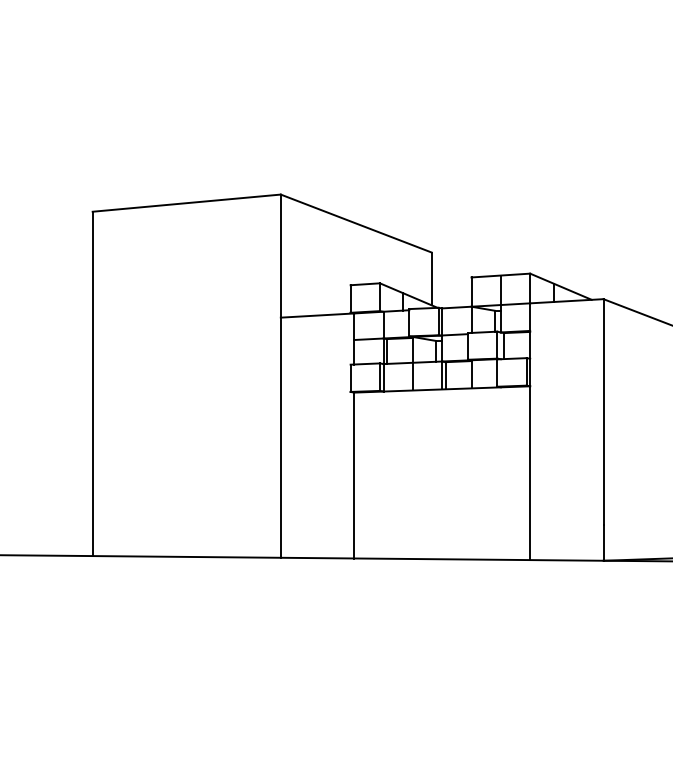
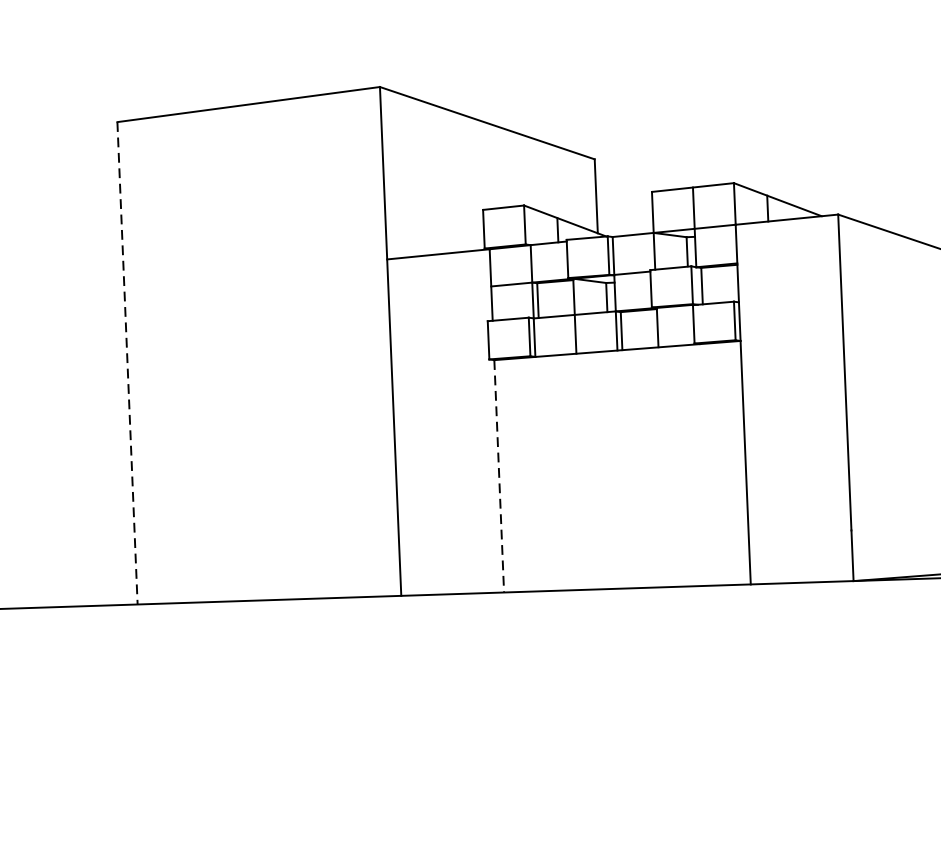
line: (92, 384) -> (127, 364), solid -> dashed
line: (354, 475) -> (499, 476), solid -> dashed

